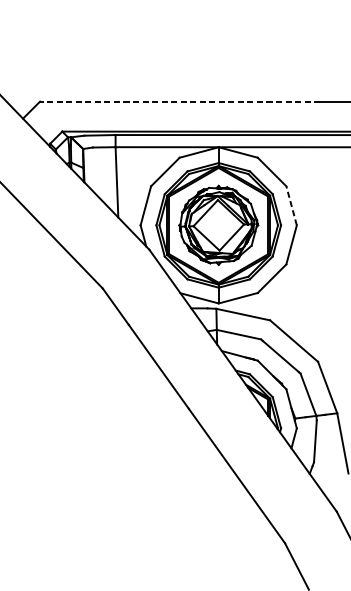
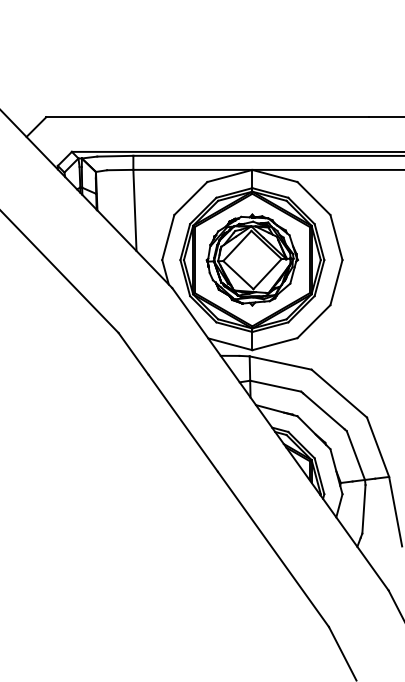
line: (179, 101) -> (207, 117), dashed -> solid
line: (291, 205) -> (336, 237), dashed -> solid

